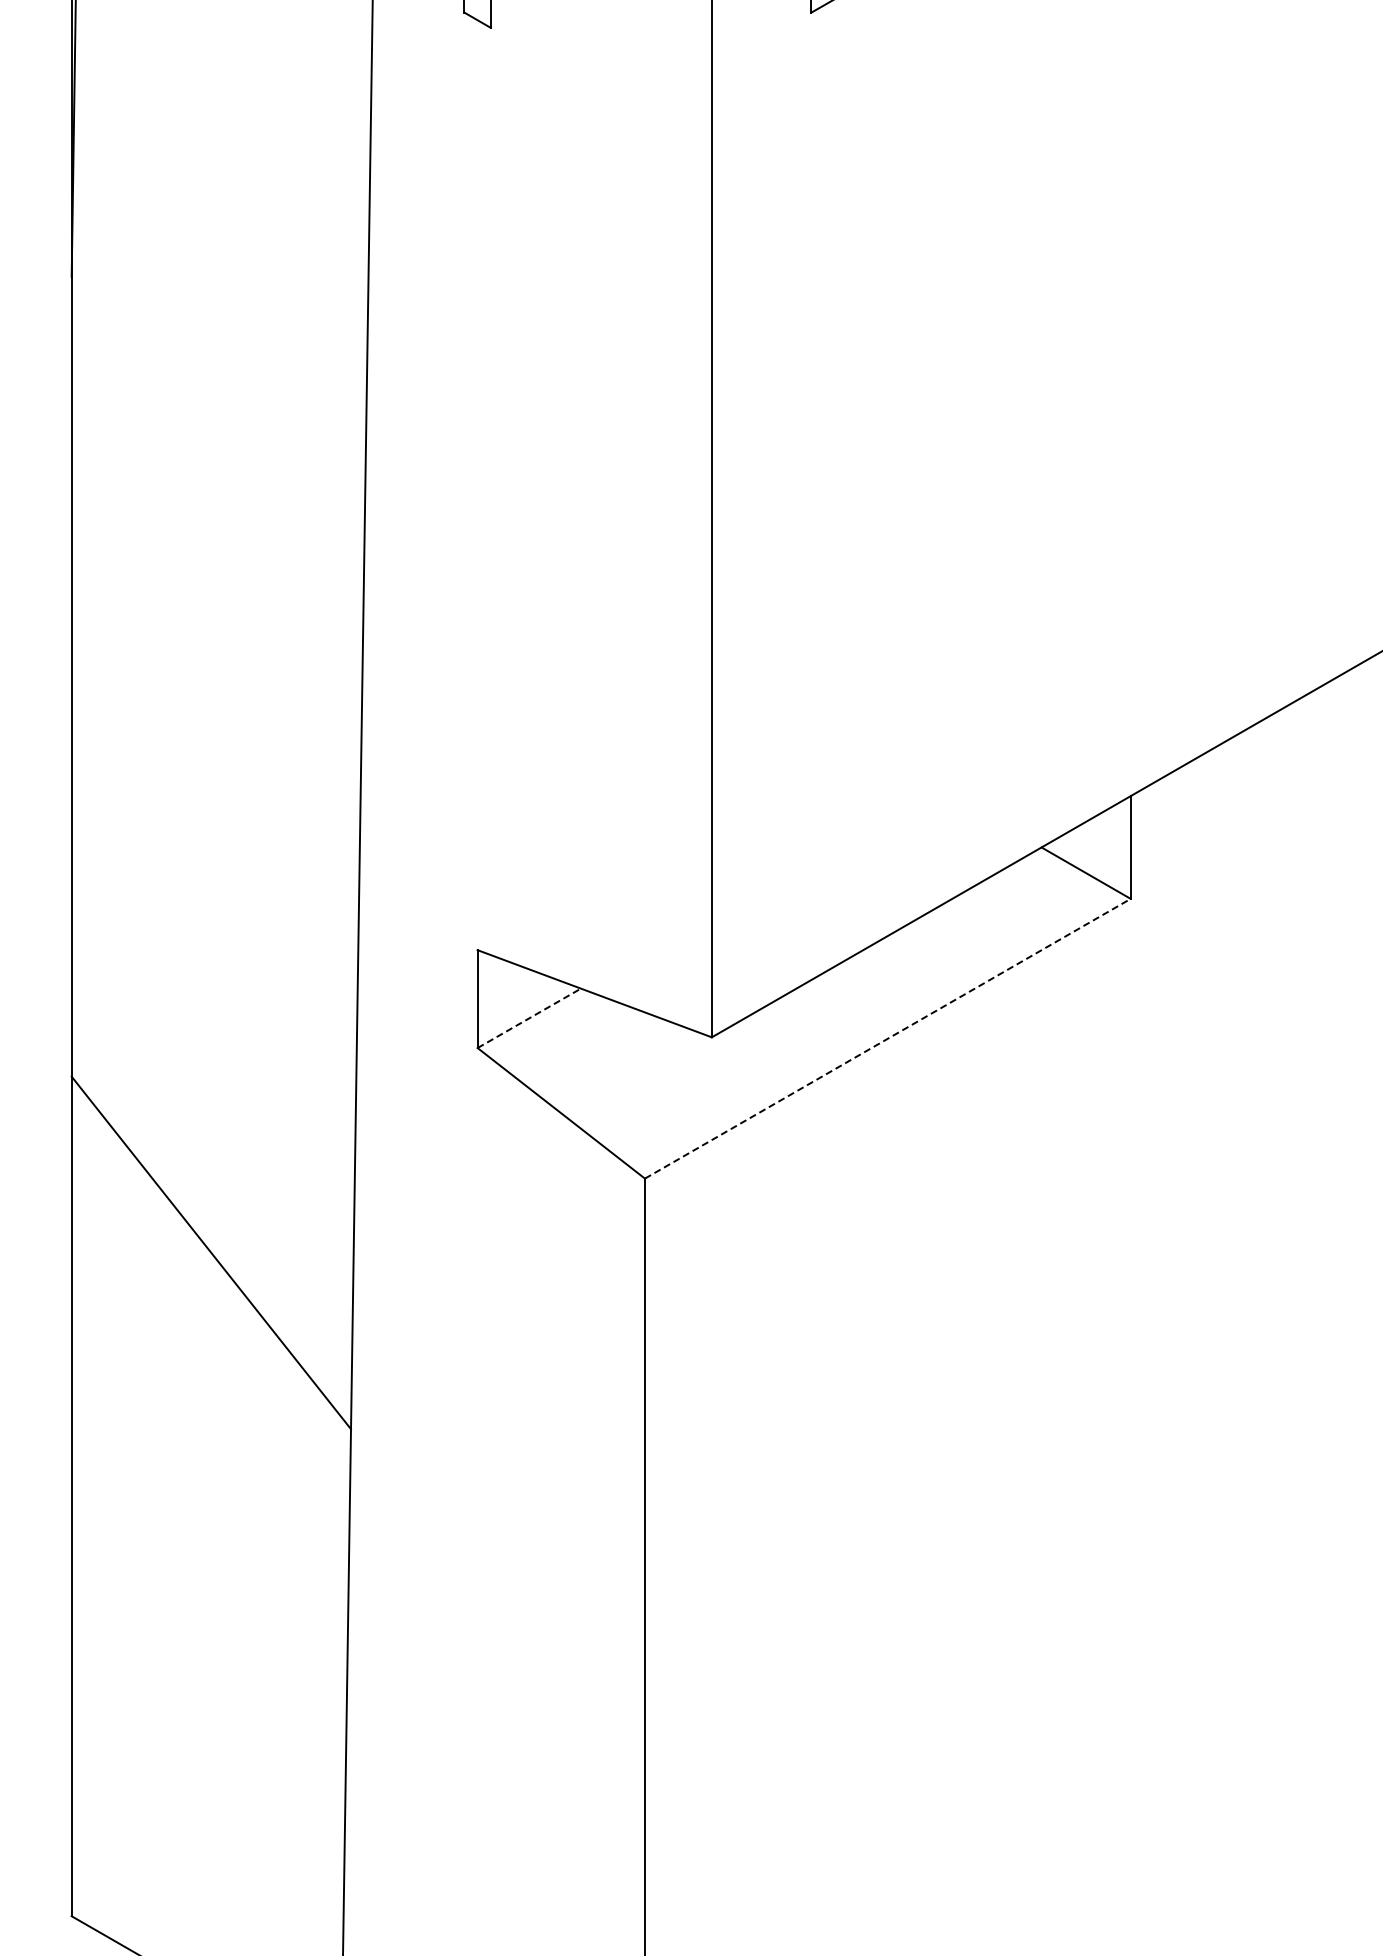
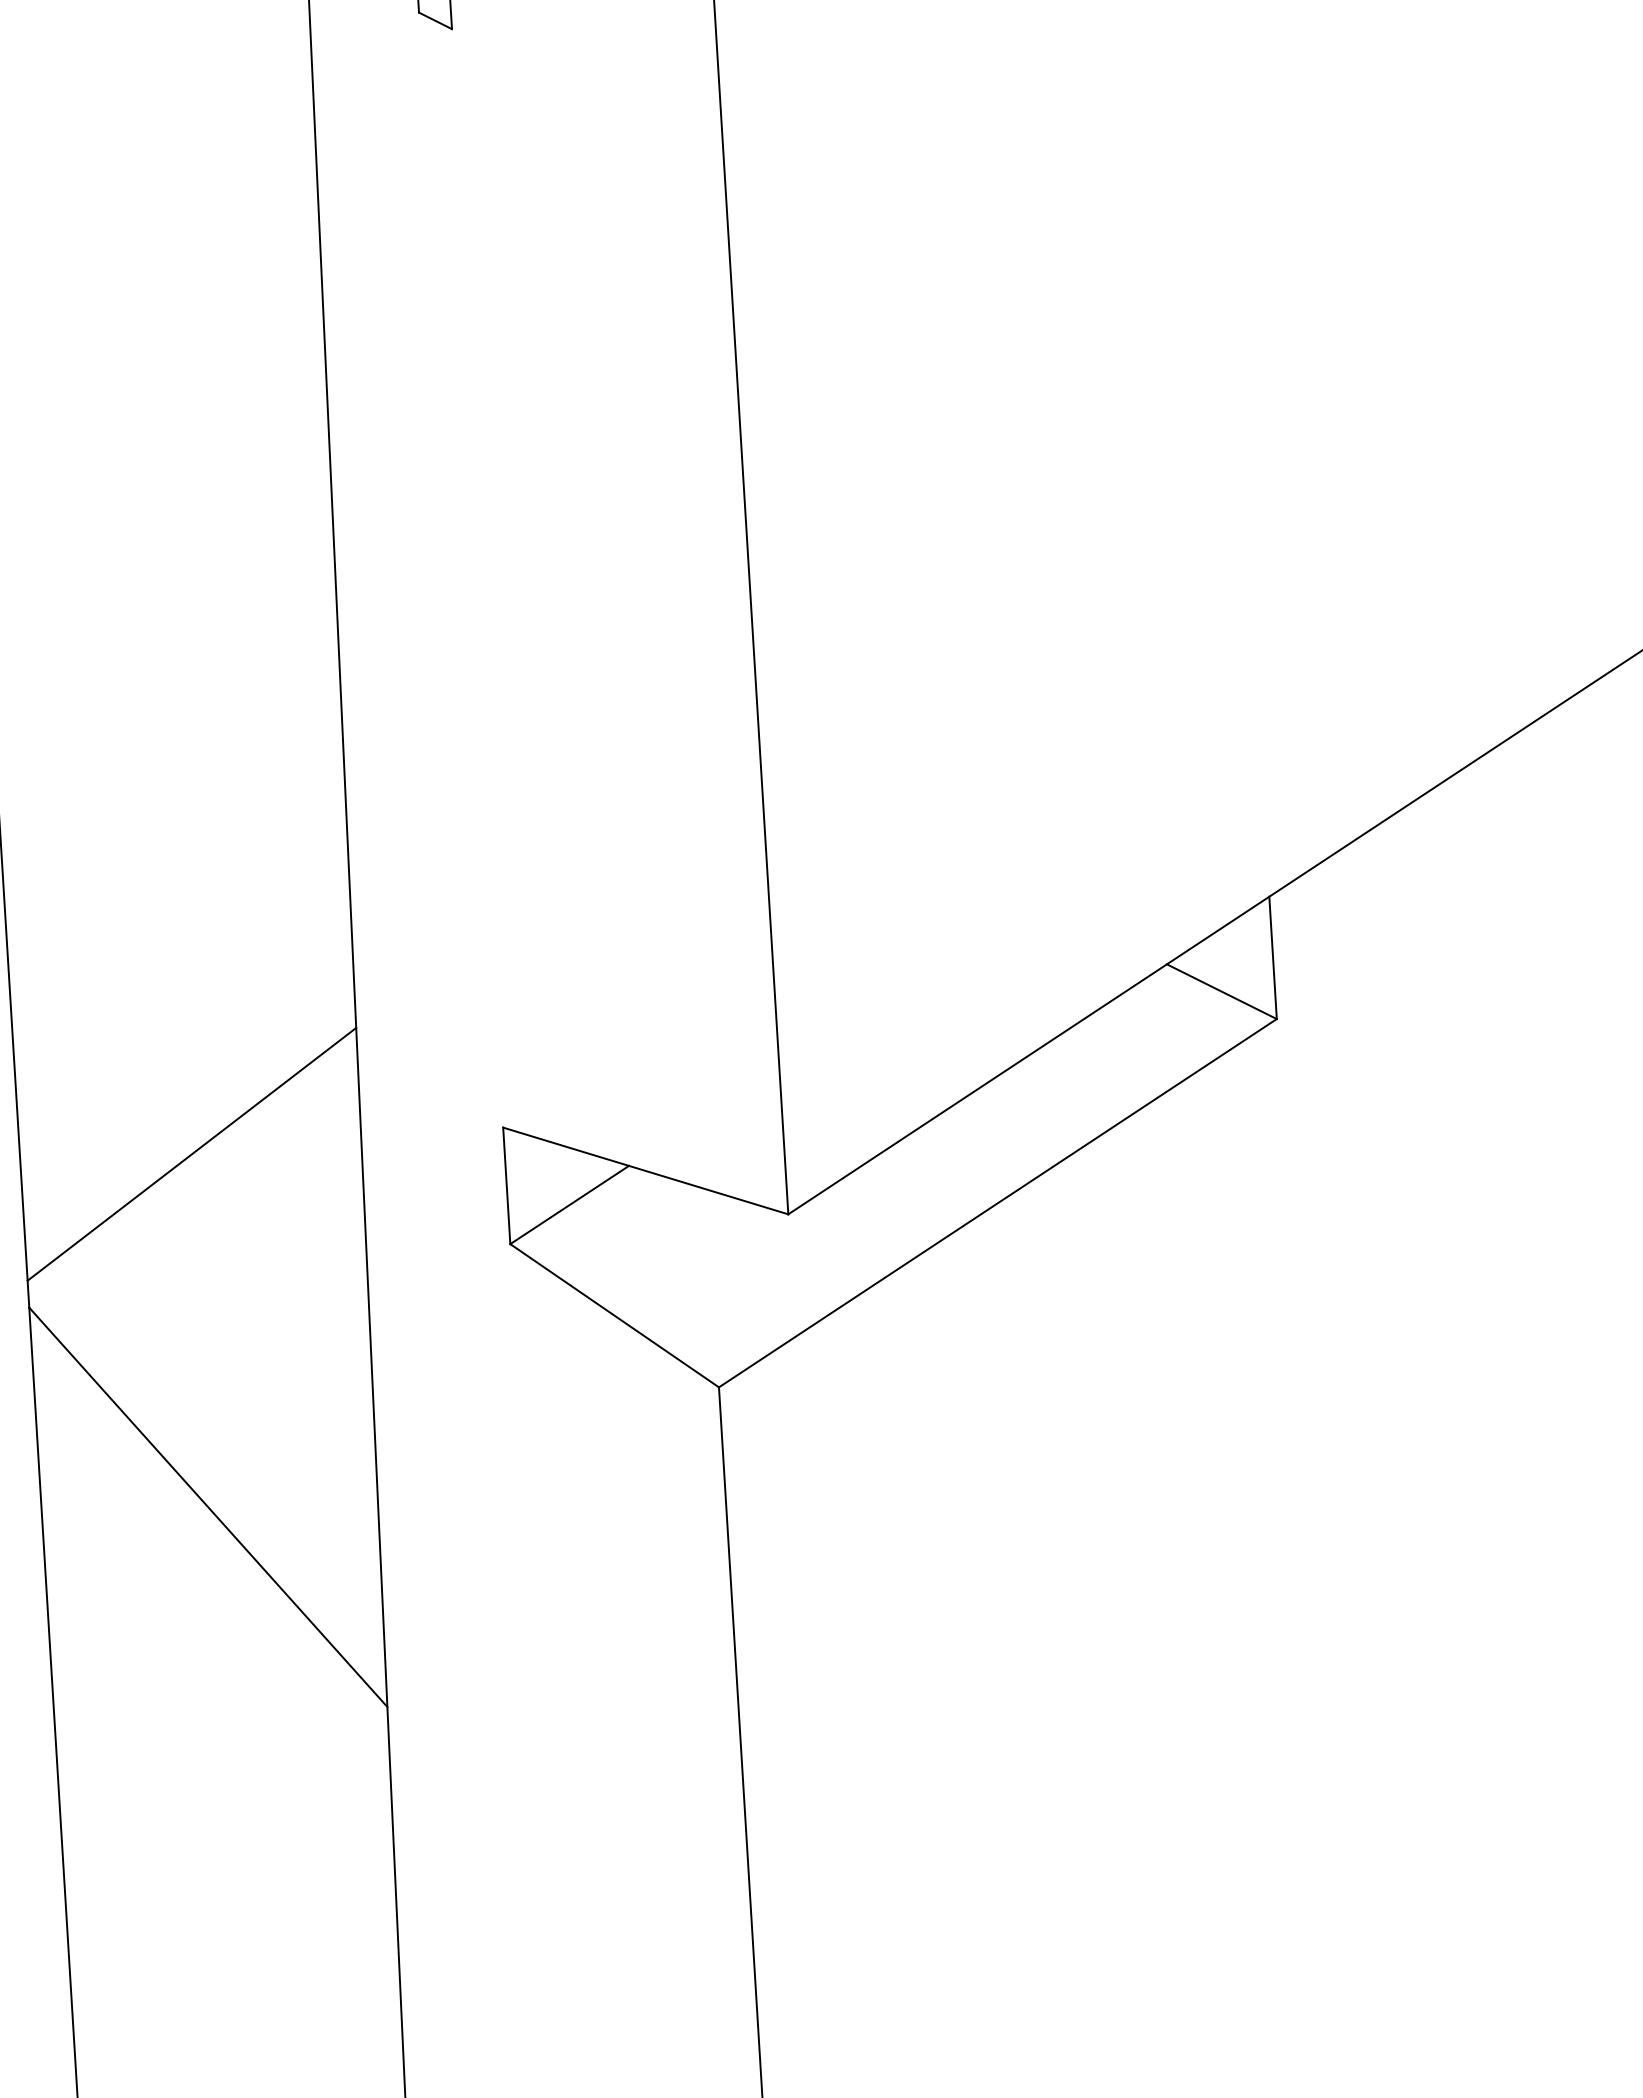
line: (215, 956) -> (191, 1154), added
line: (529, 1018) -> (569, 1205), dashed -> solid
line: (888, 1038) -> (998, 1202), dashed -> solid

